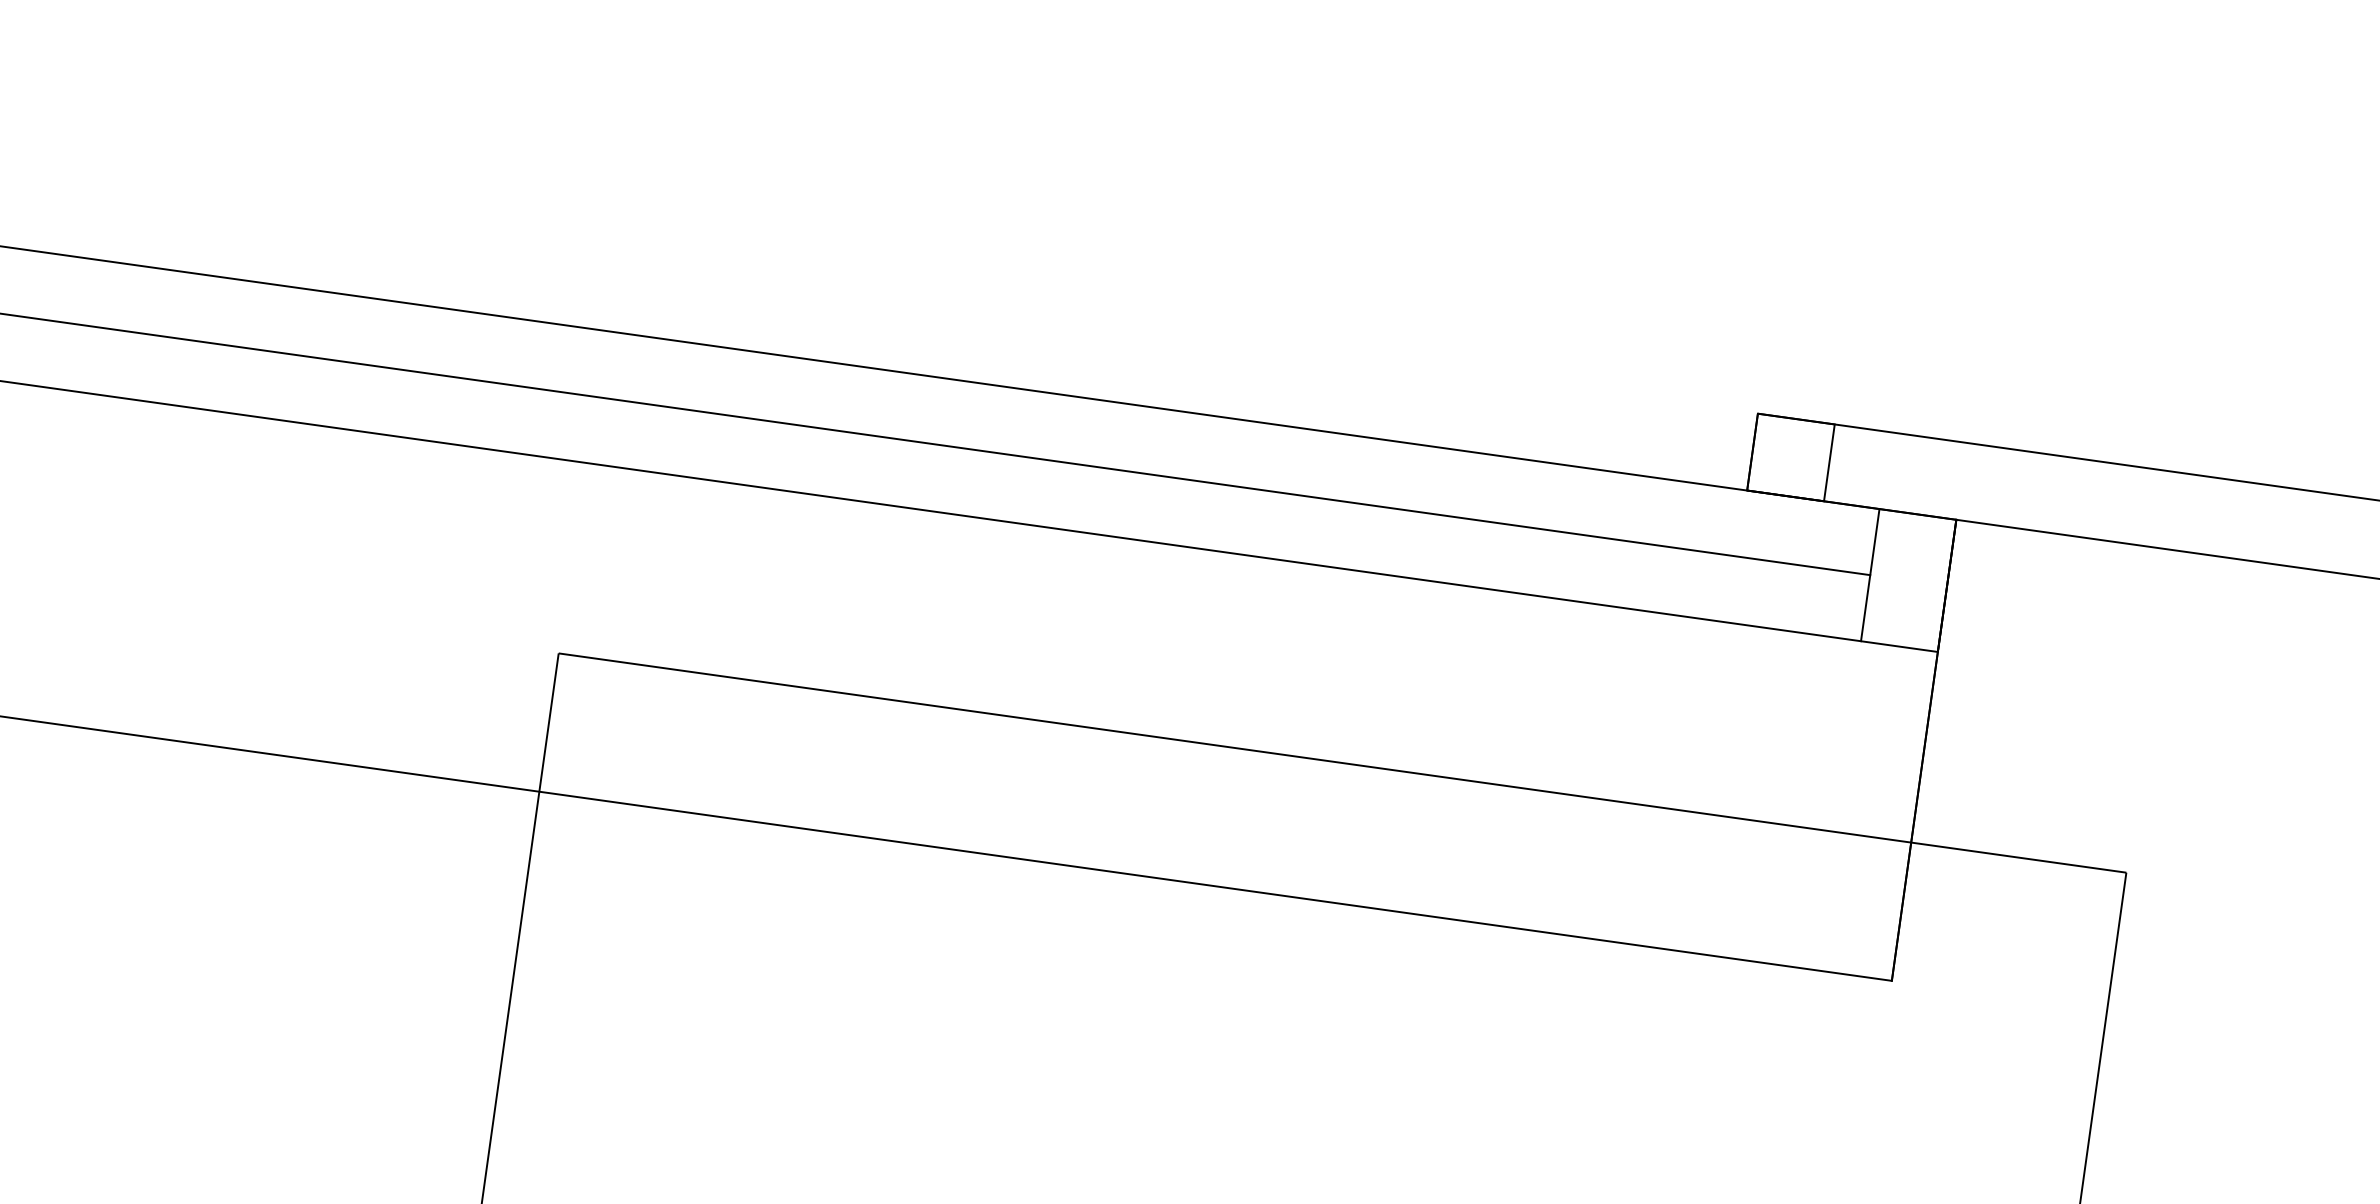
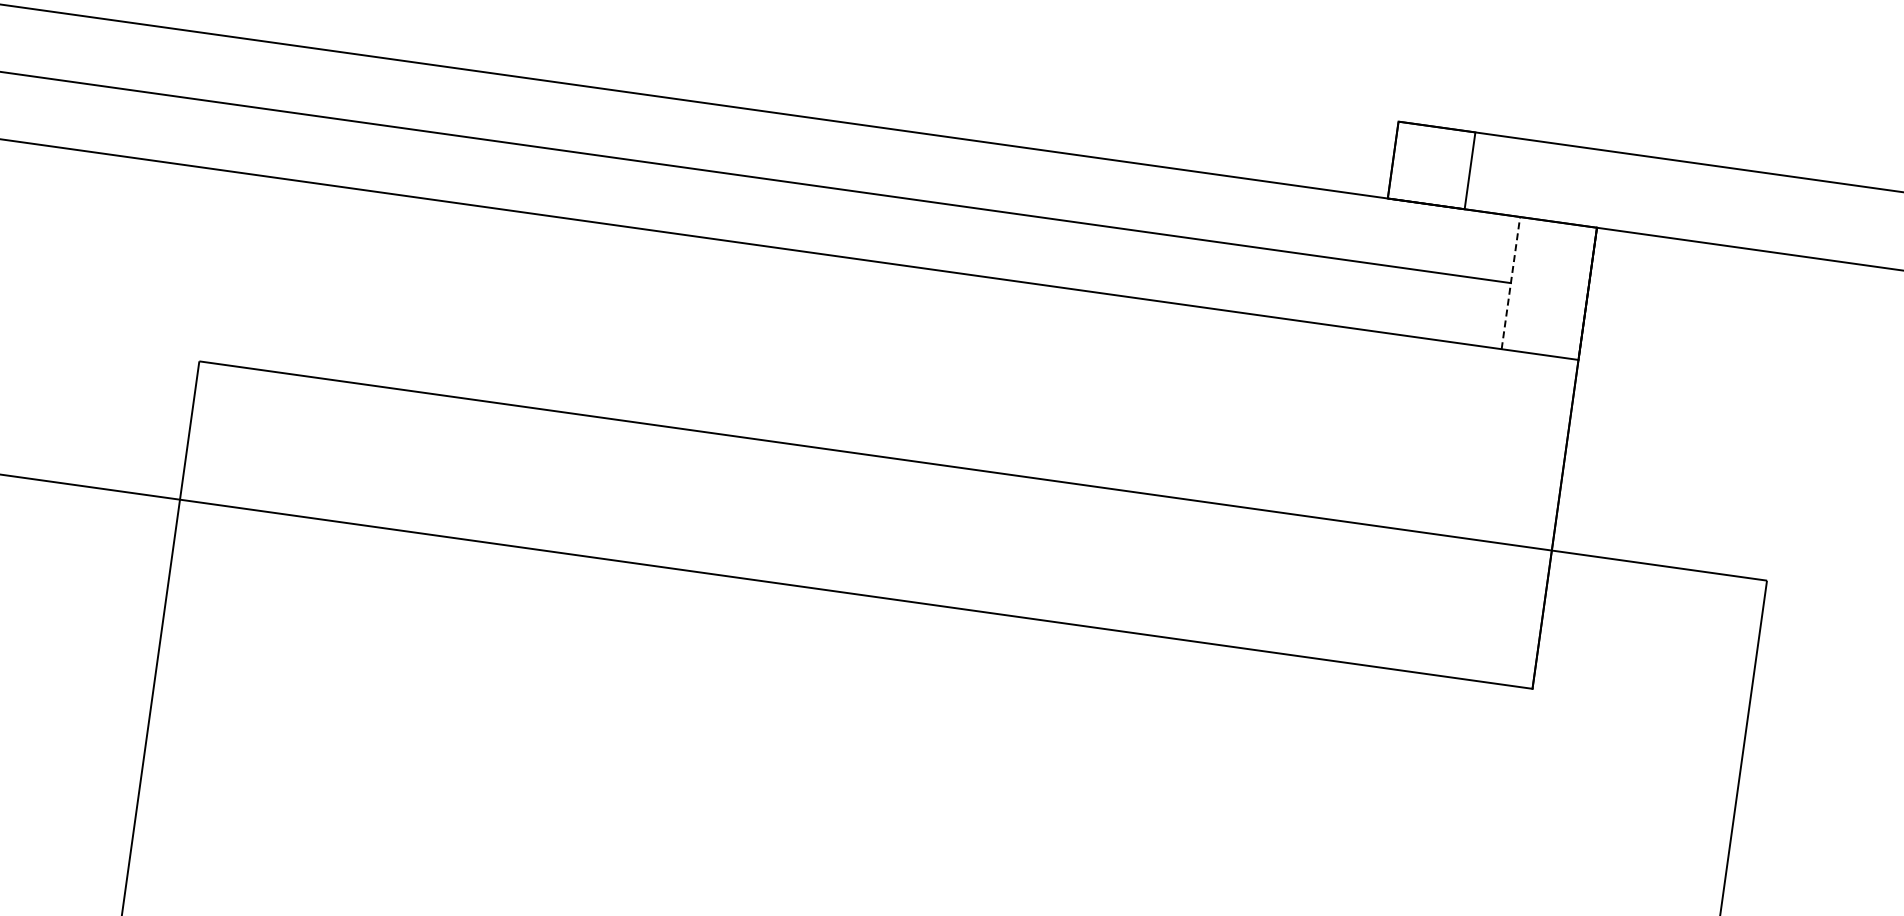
line: (1870, 575) -> (1511, 283), solid -> dashed

